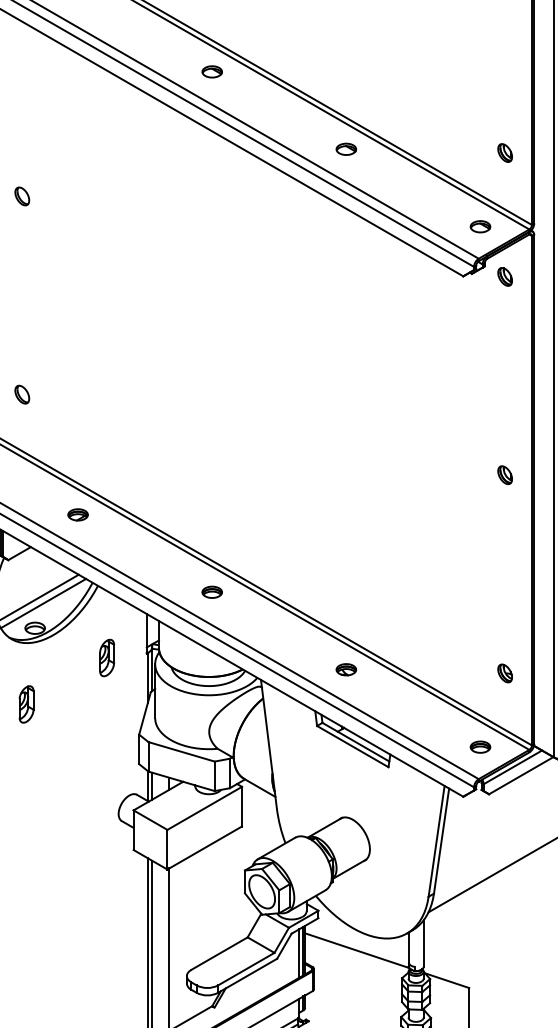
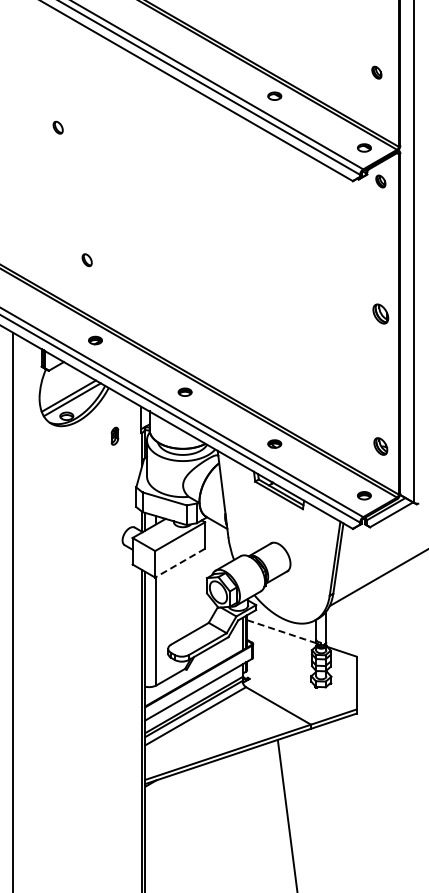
part: (211, 71) -> (184, 44), removed
part: (504, 152) -> (376, 72), moved
part: (21, 395) -> (86, 260), moved
part: (504, 474) -> (380, 313), size x1.6
part: (106, 658) -> (114, 436), size x0.7
part: (504, 673) -> (380, 446), size x1.4
part: (25, 704) -> (60, 467), removed
line: (205, 848) -> (180, 563), solid -> dashed
line: (356, 950) -> (281, 631), solid -> dashed

